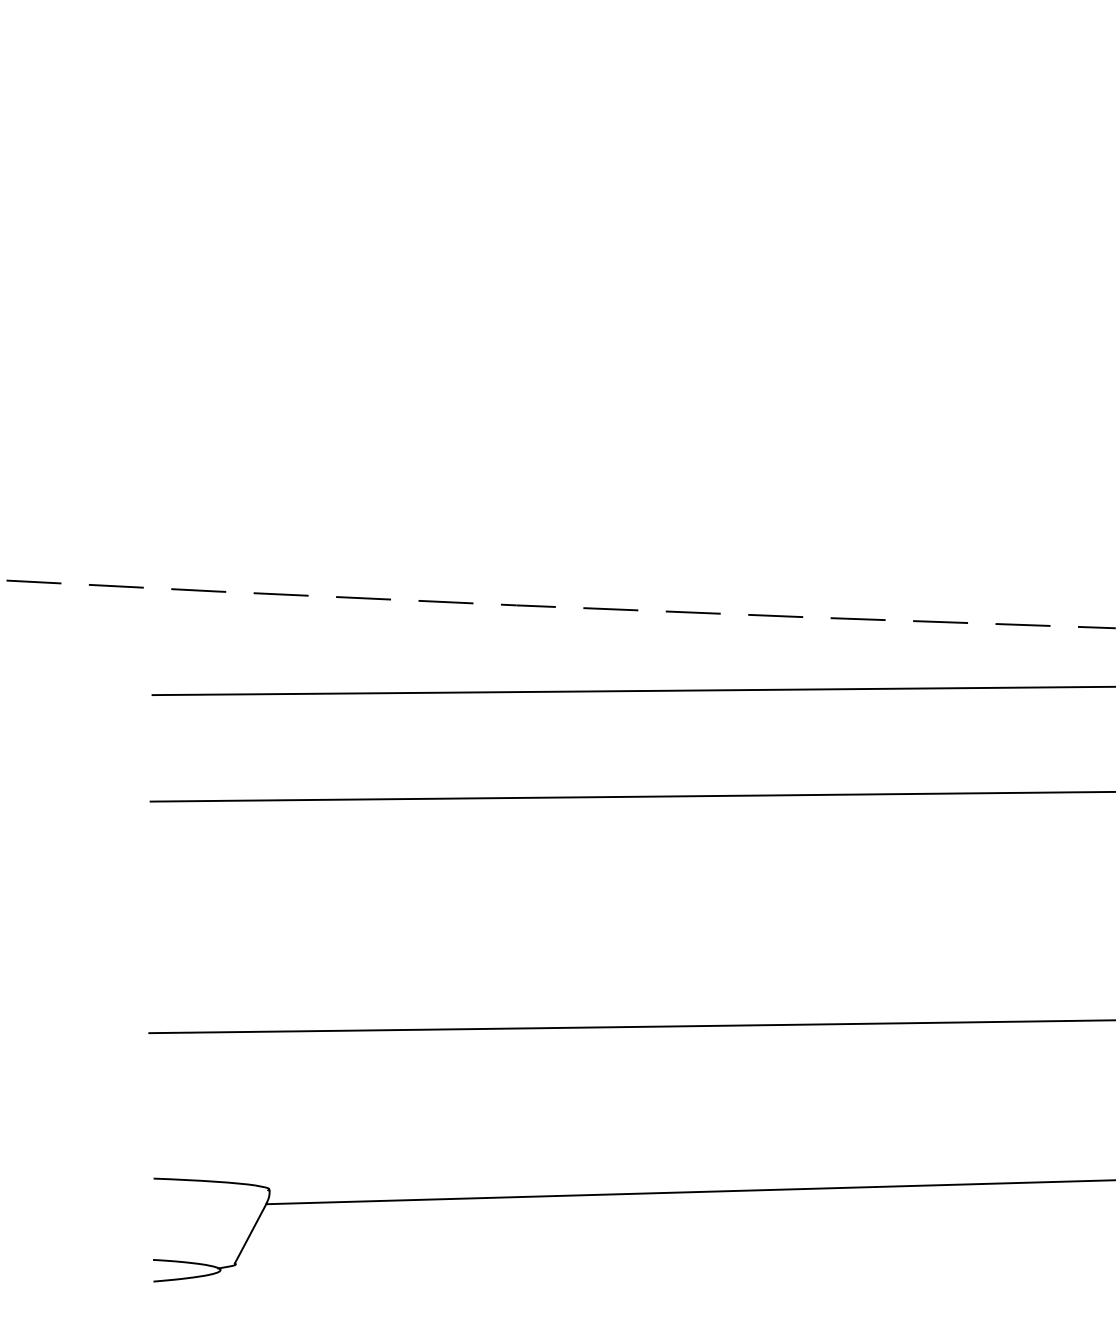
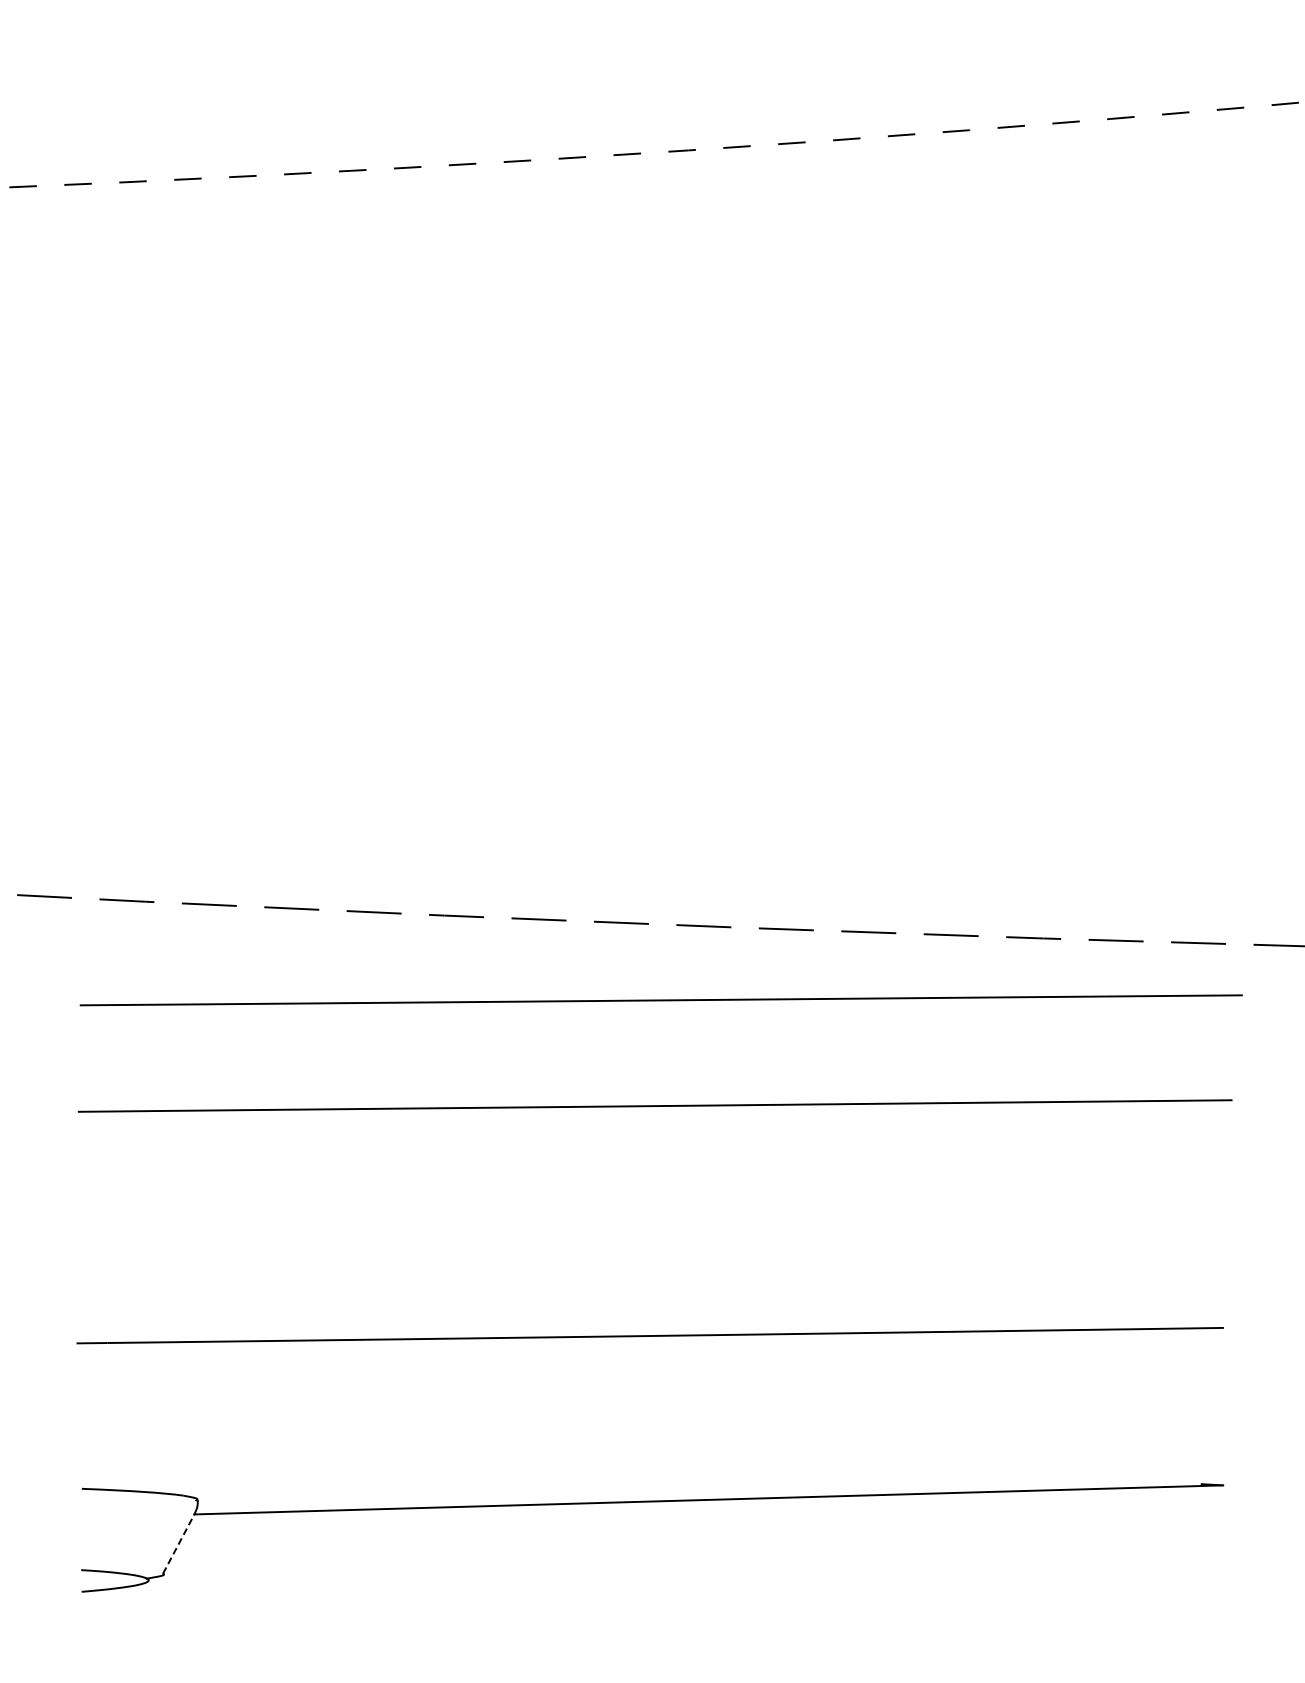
line: (251, 1232) -> (179, 1542), solid -> dashed

